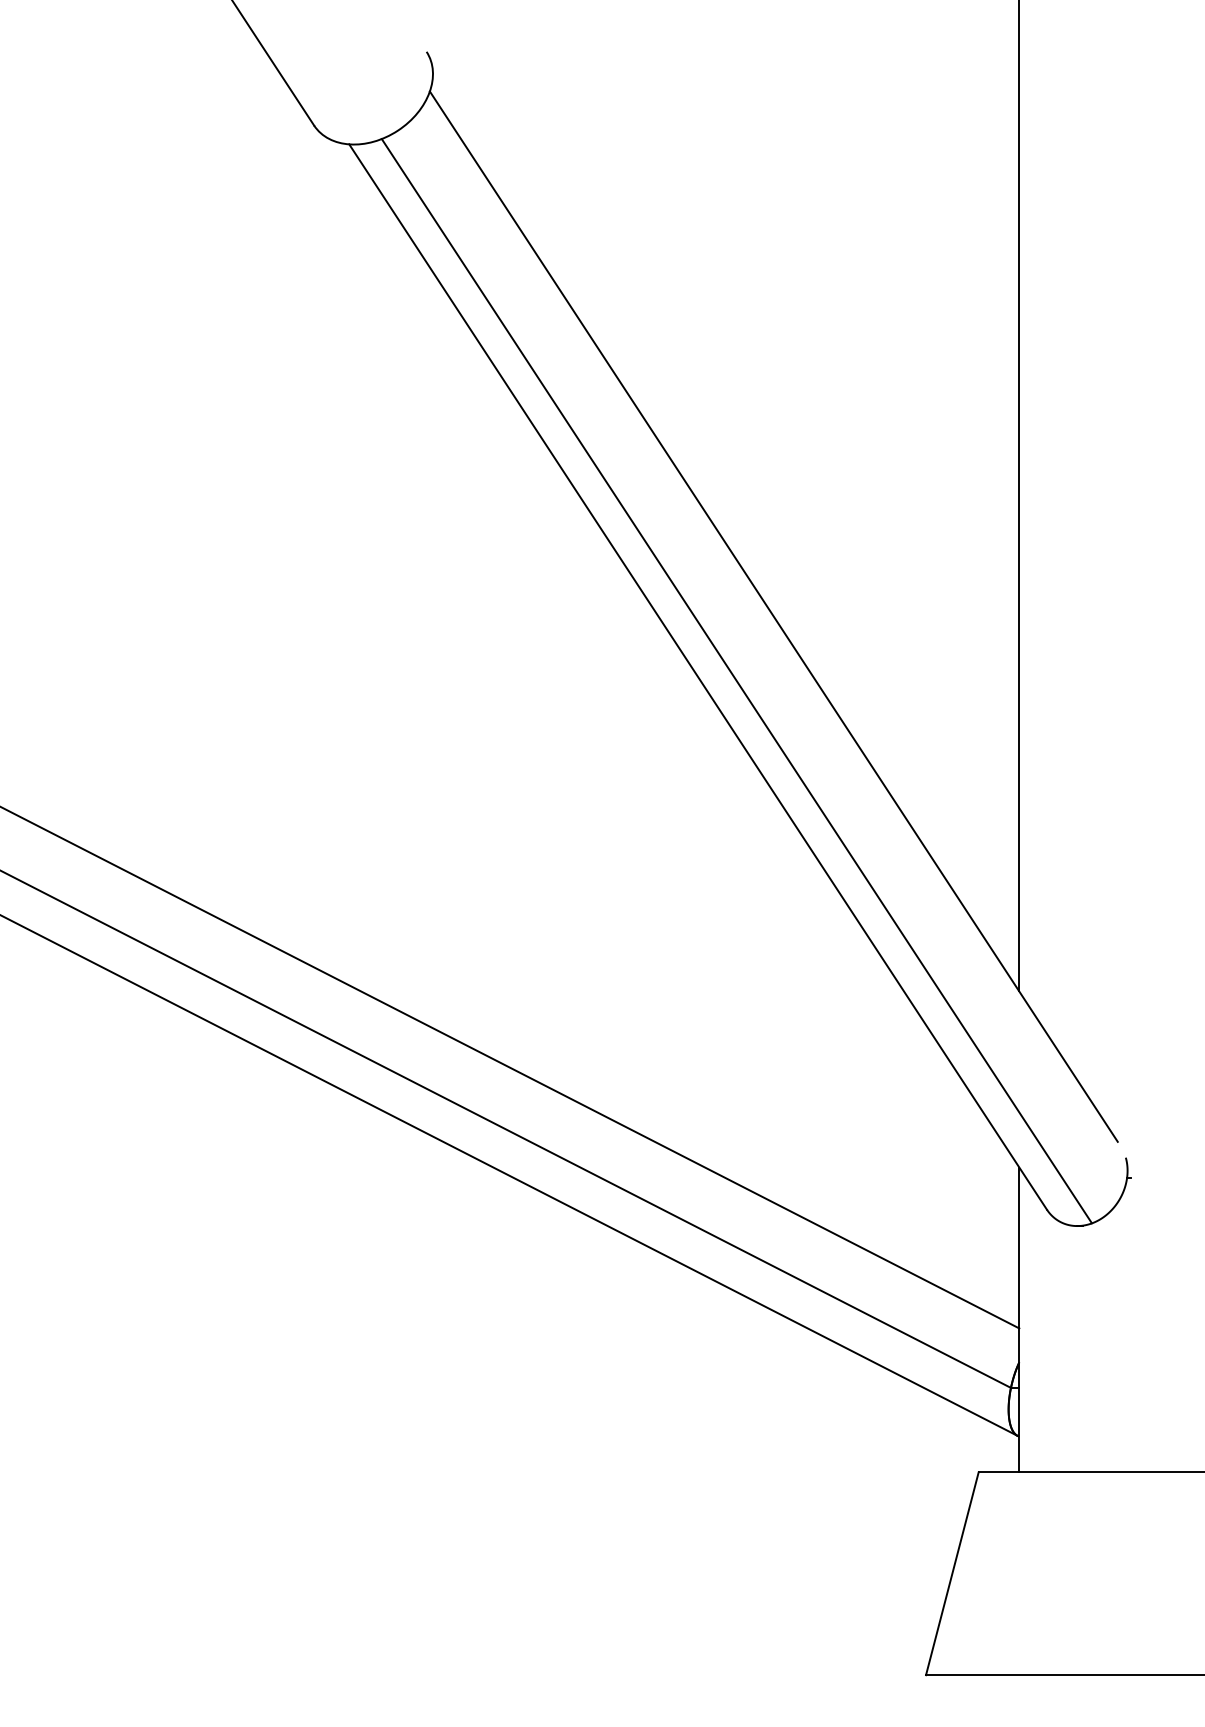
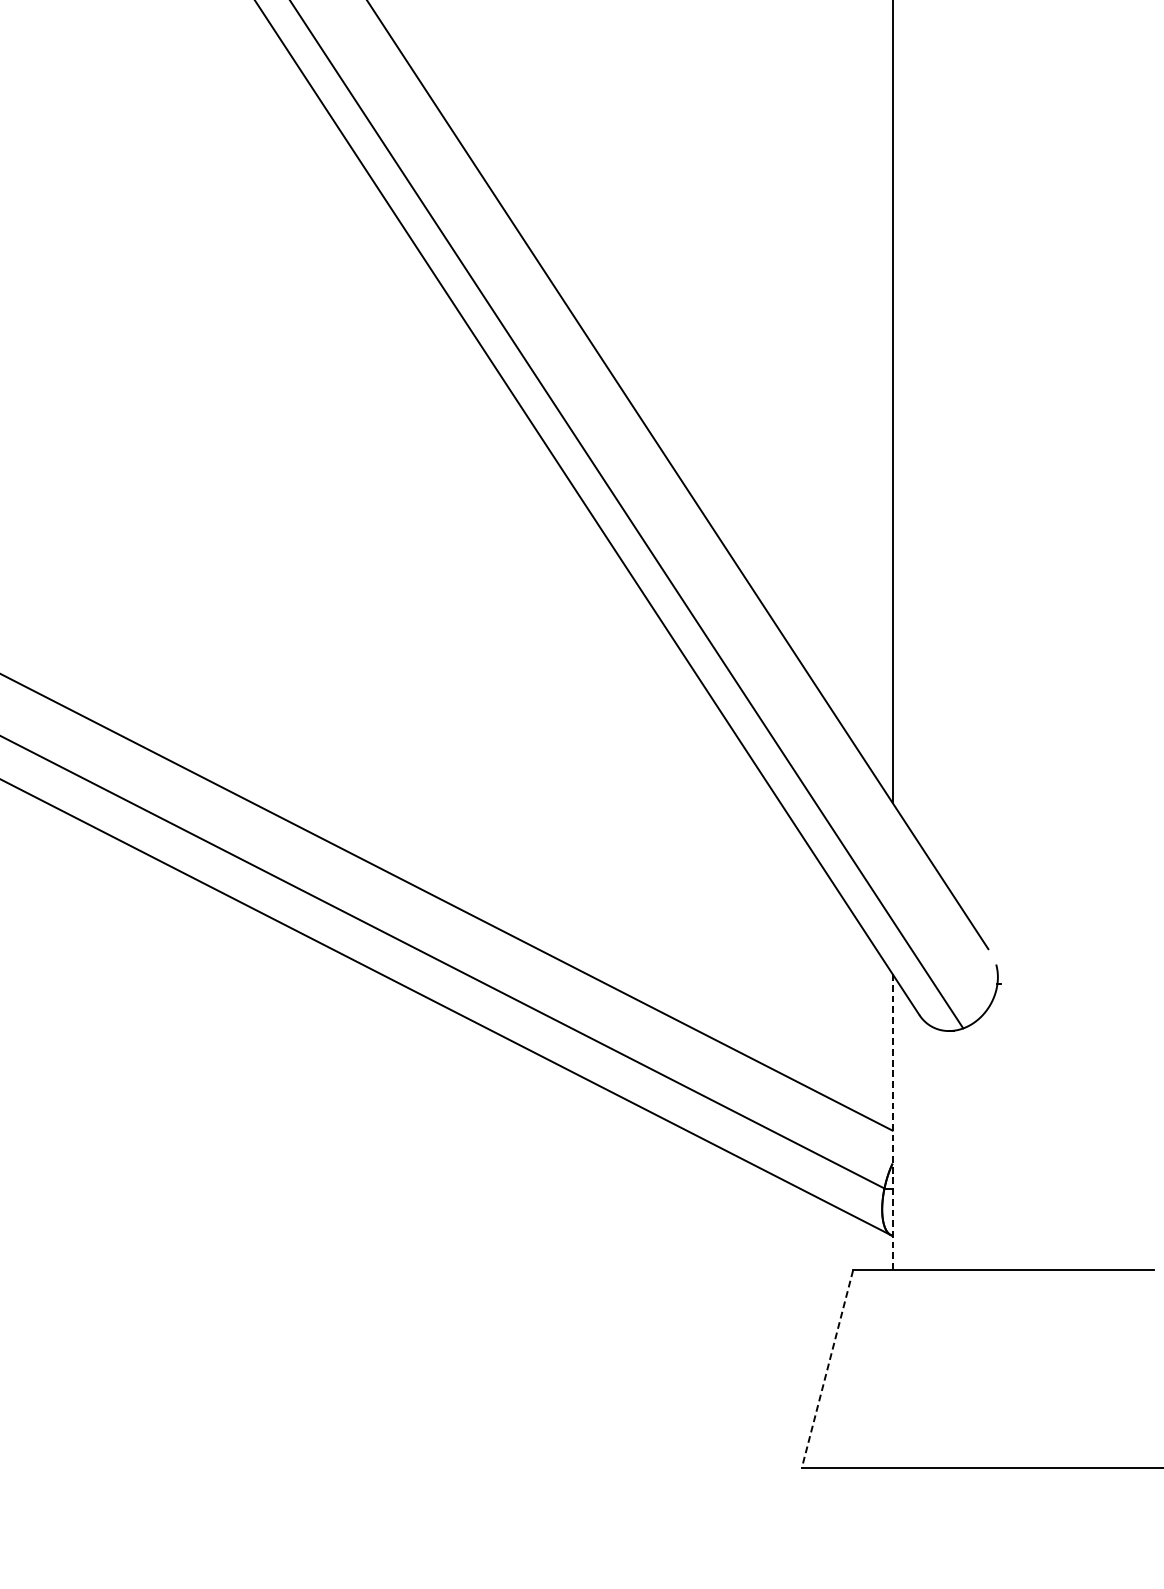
line: (1019, 1320) -> (892, 1122), solid -> dashed
line: (952, 1573) -> (827, 1369), solid -> dashed

